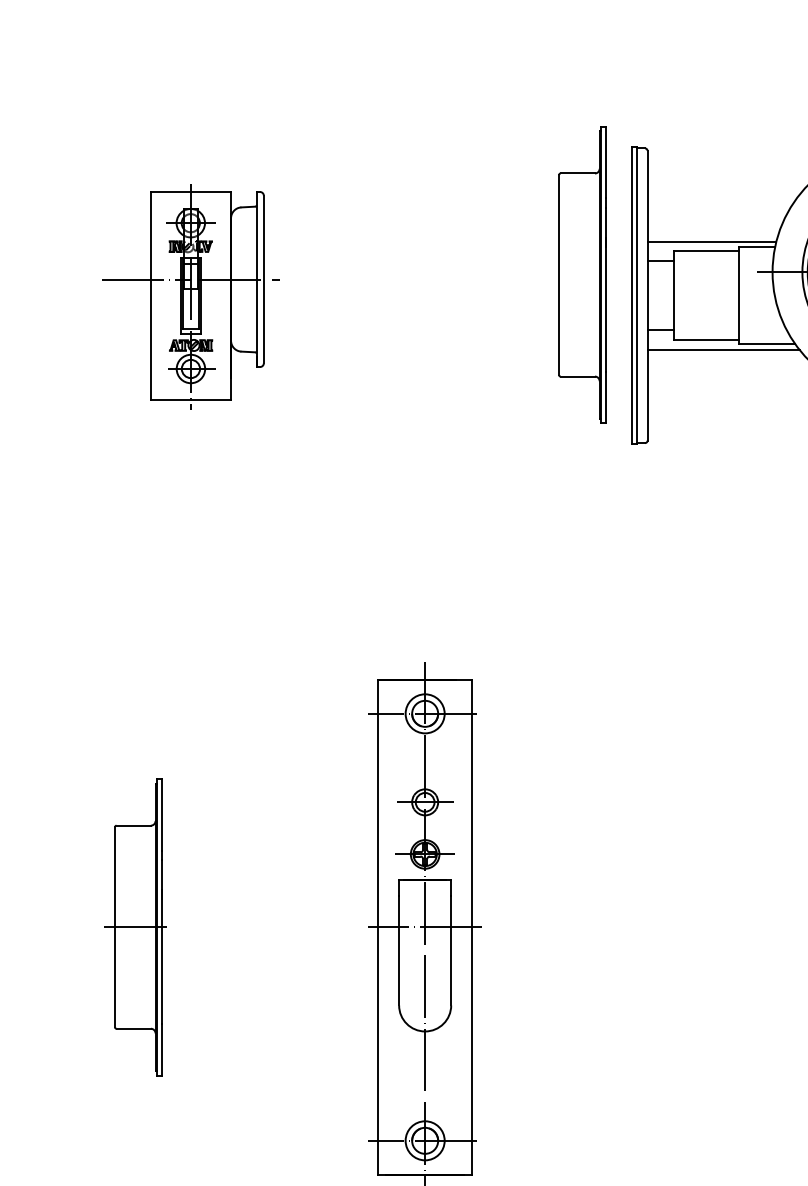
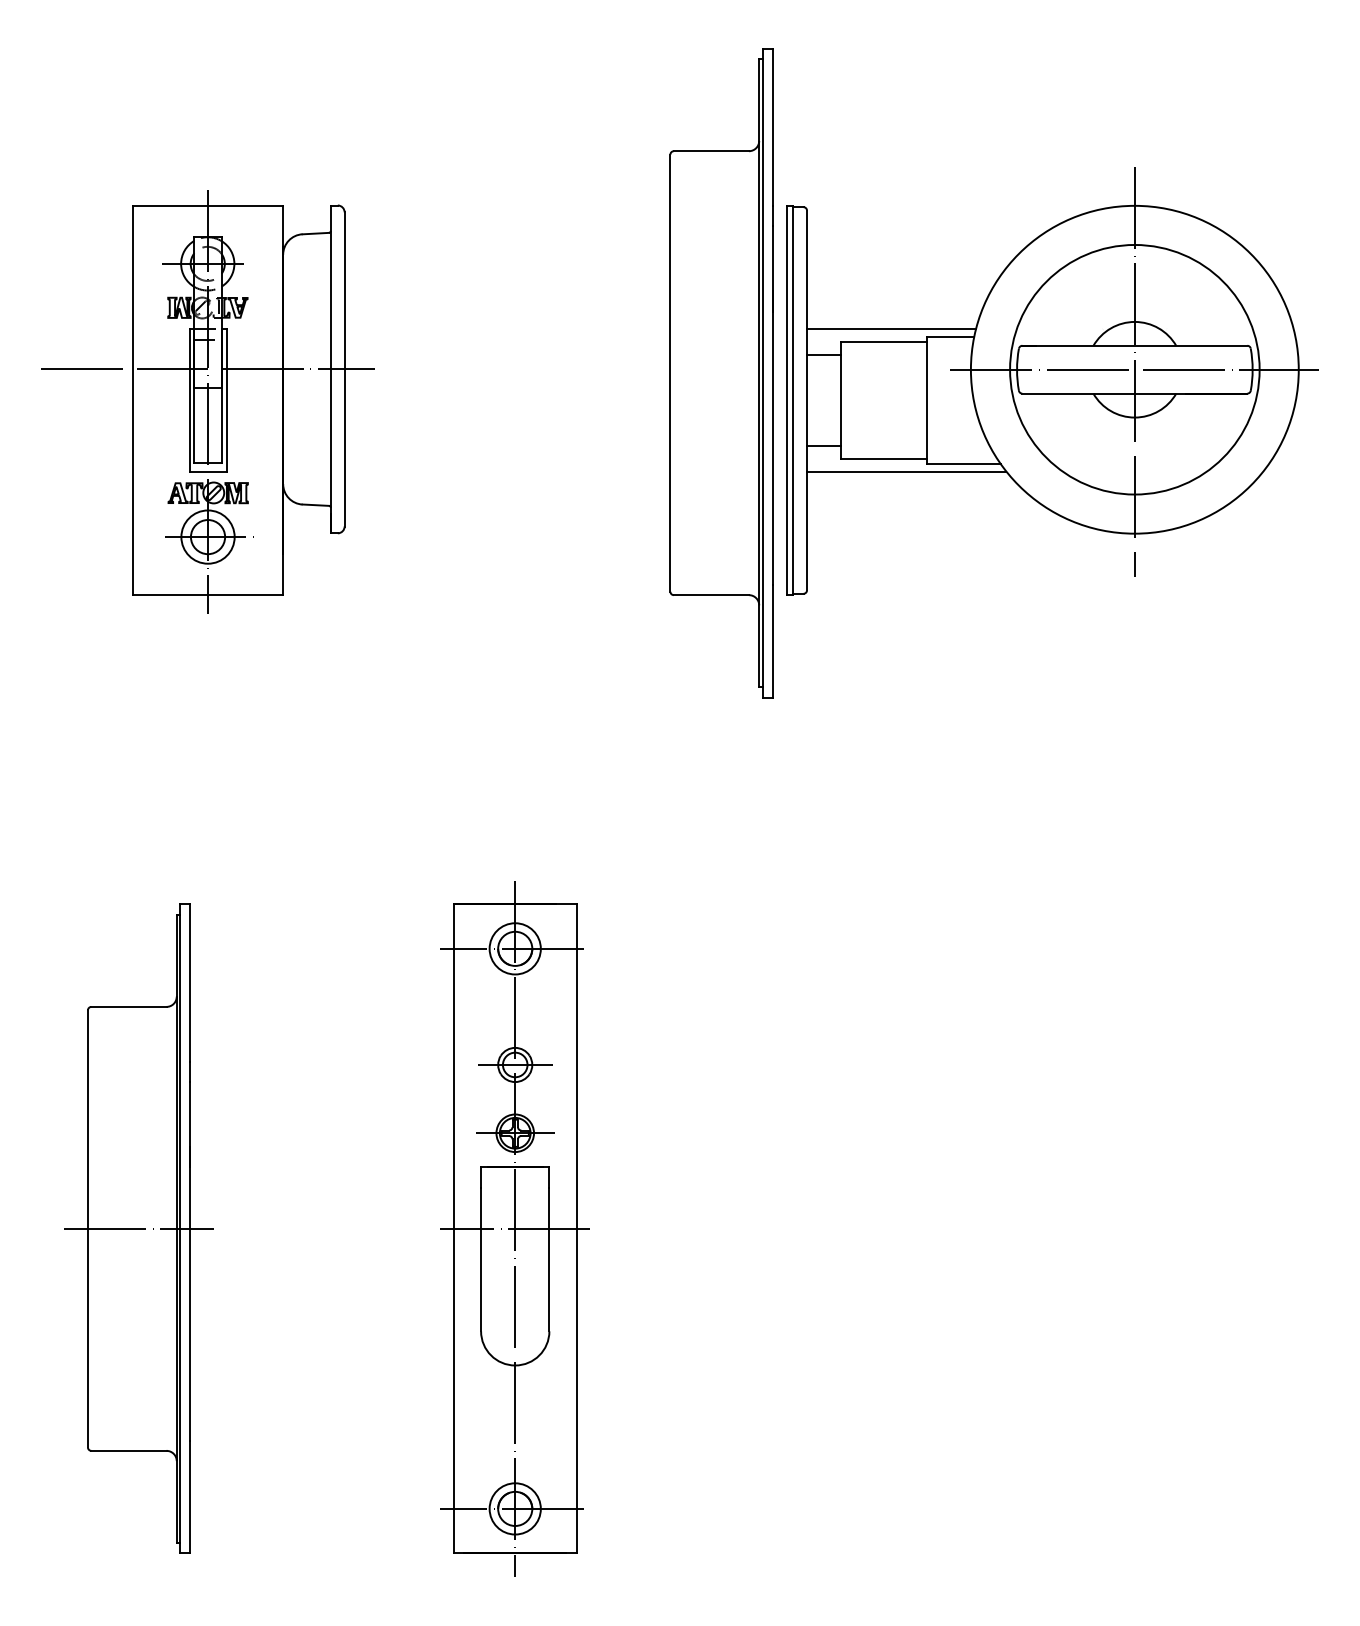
part: (582, 275) -> (721, 373), size x1.67
part: (190, 296) -> (207, 401), size x1.43
part: (137, 927) -> (138, 1228), size x1.67

